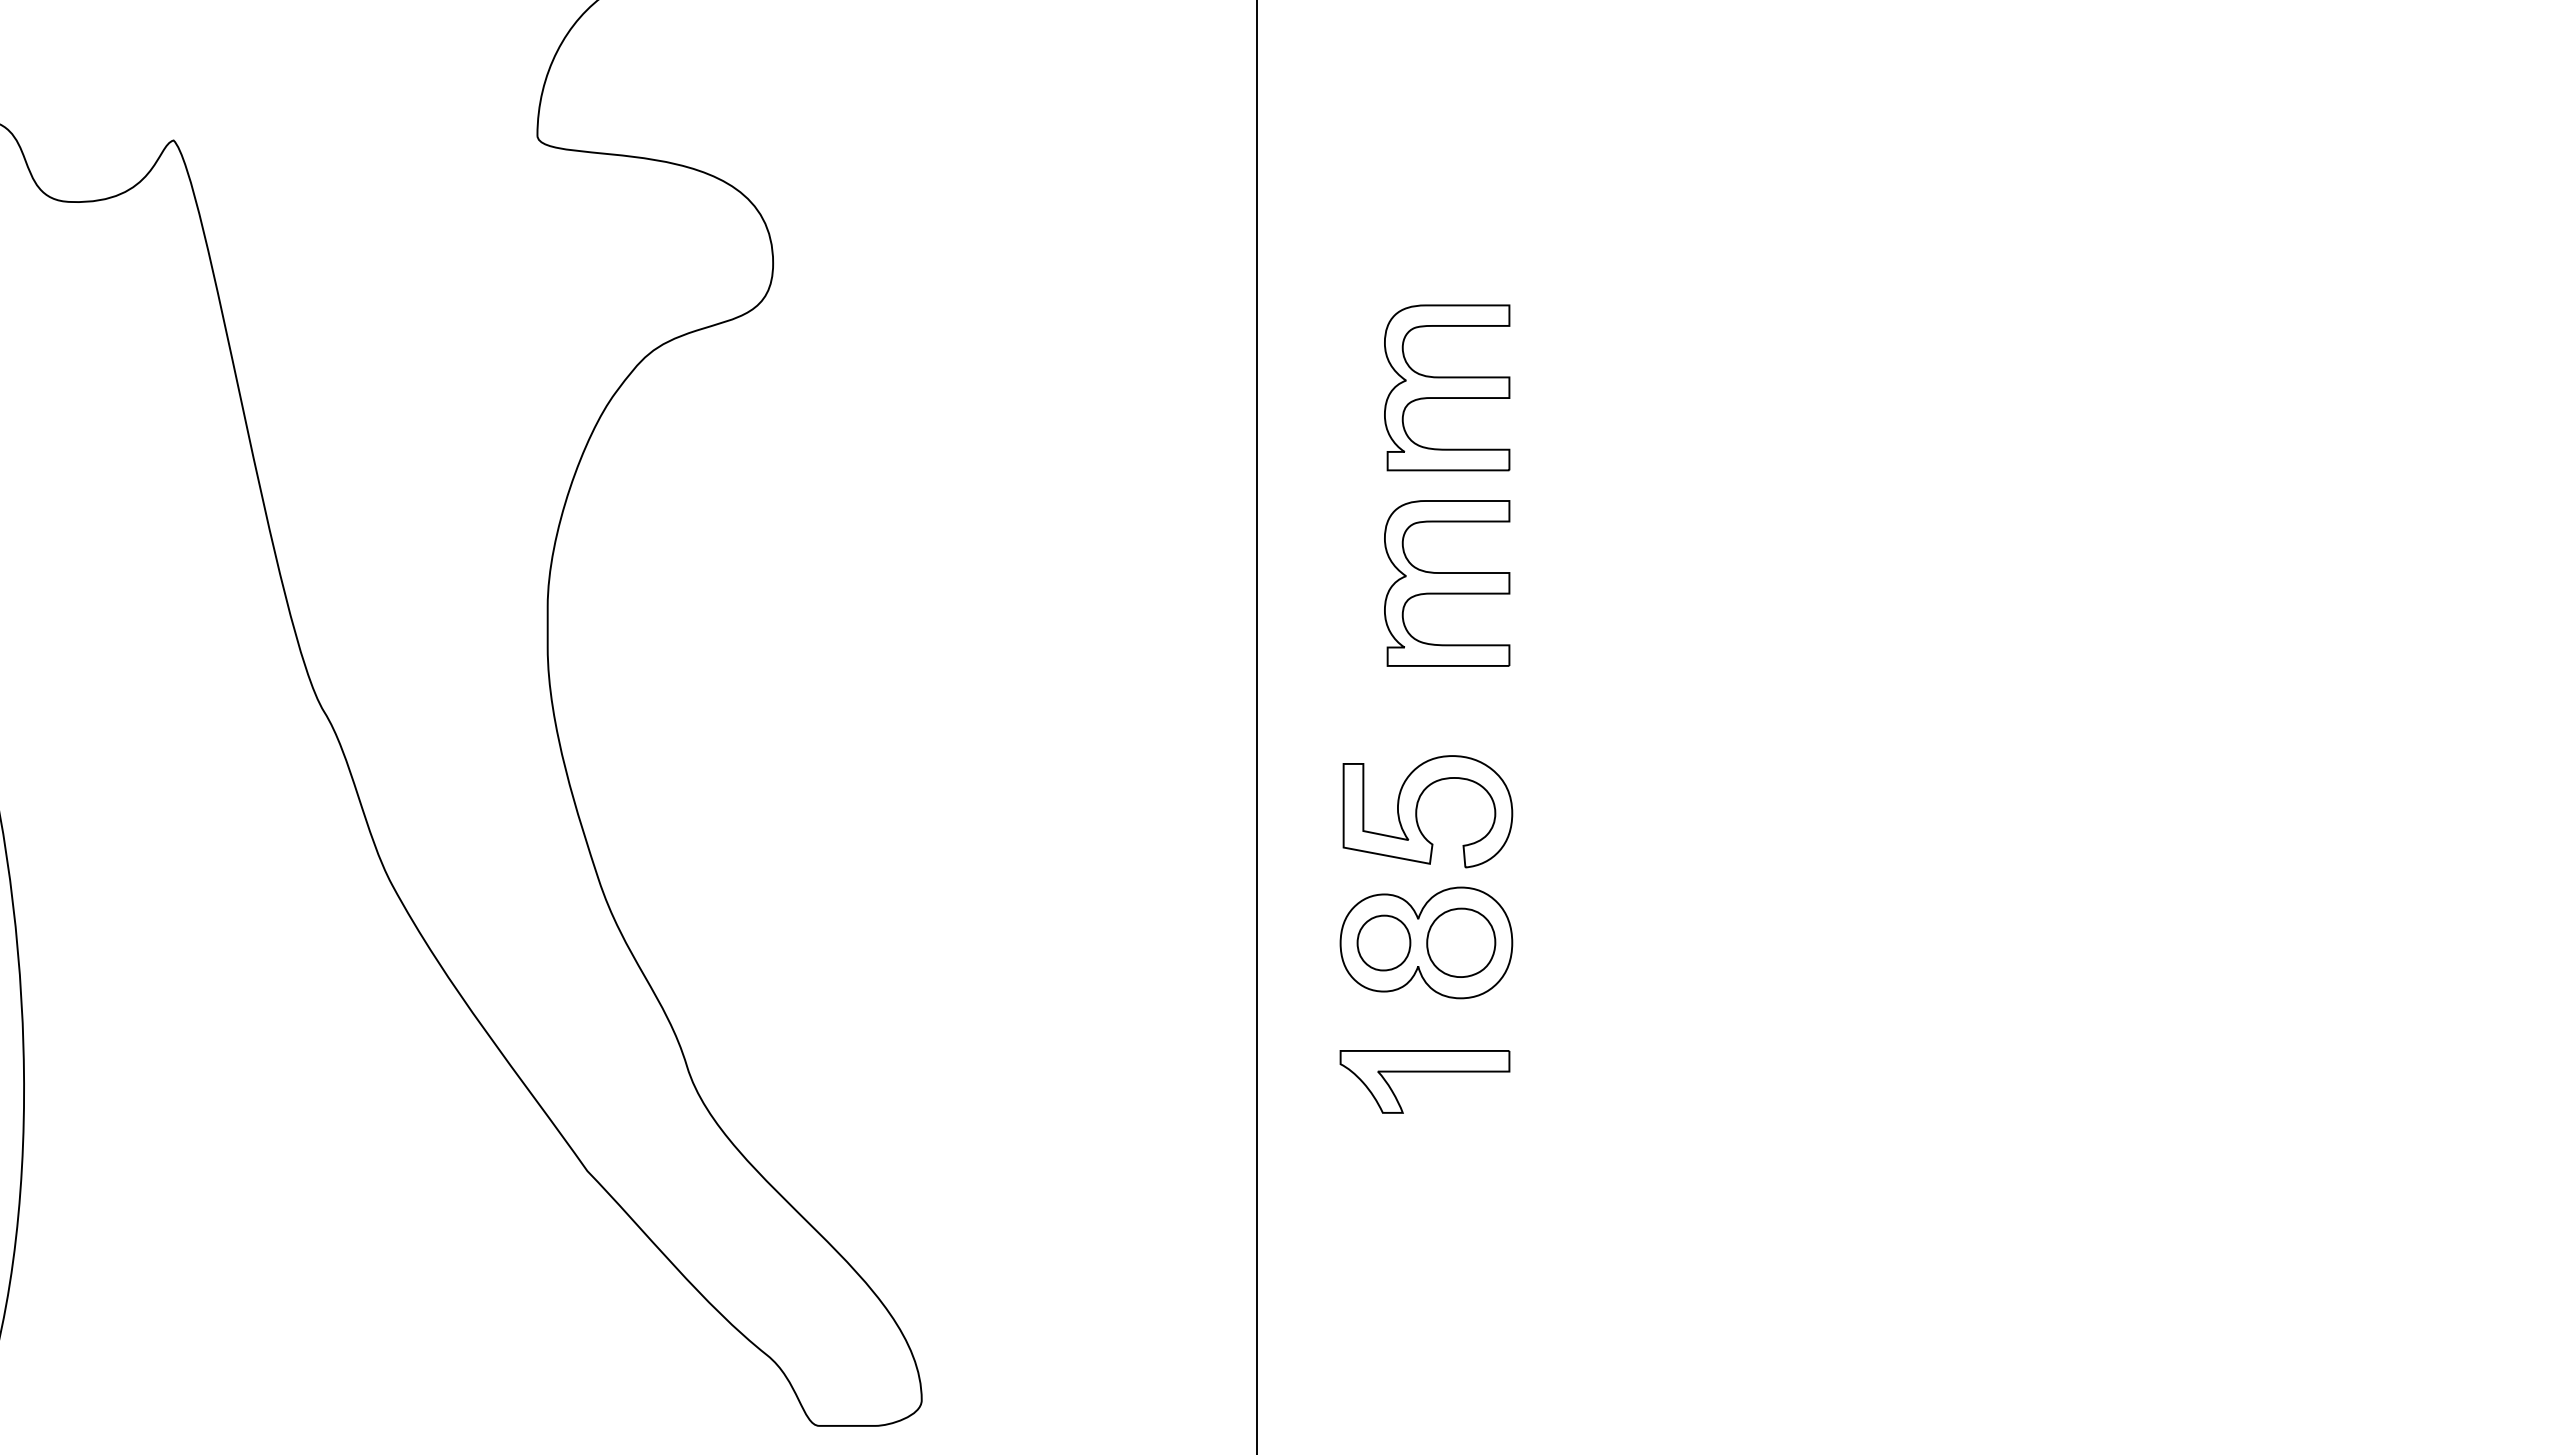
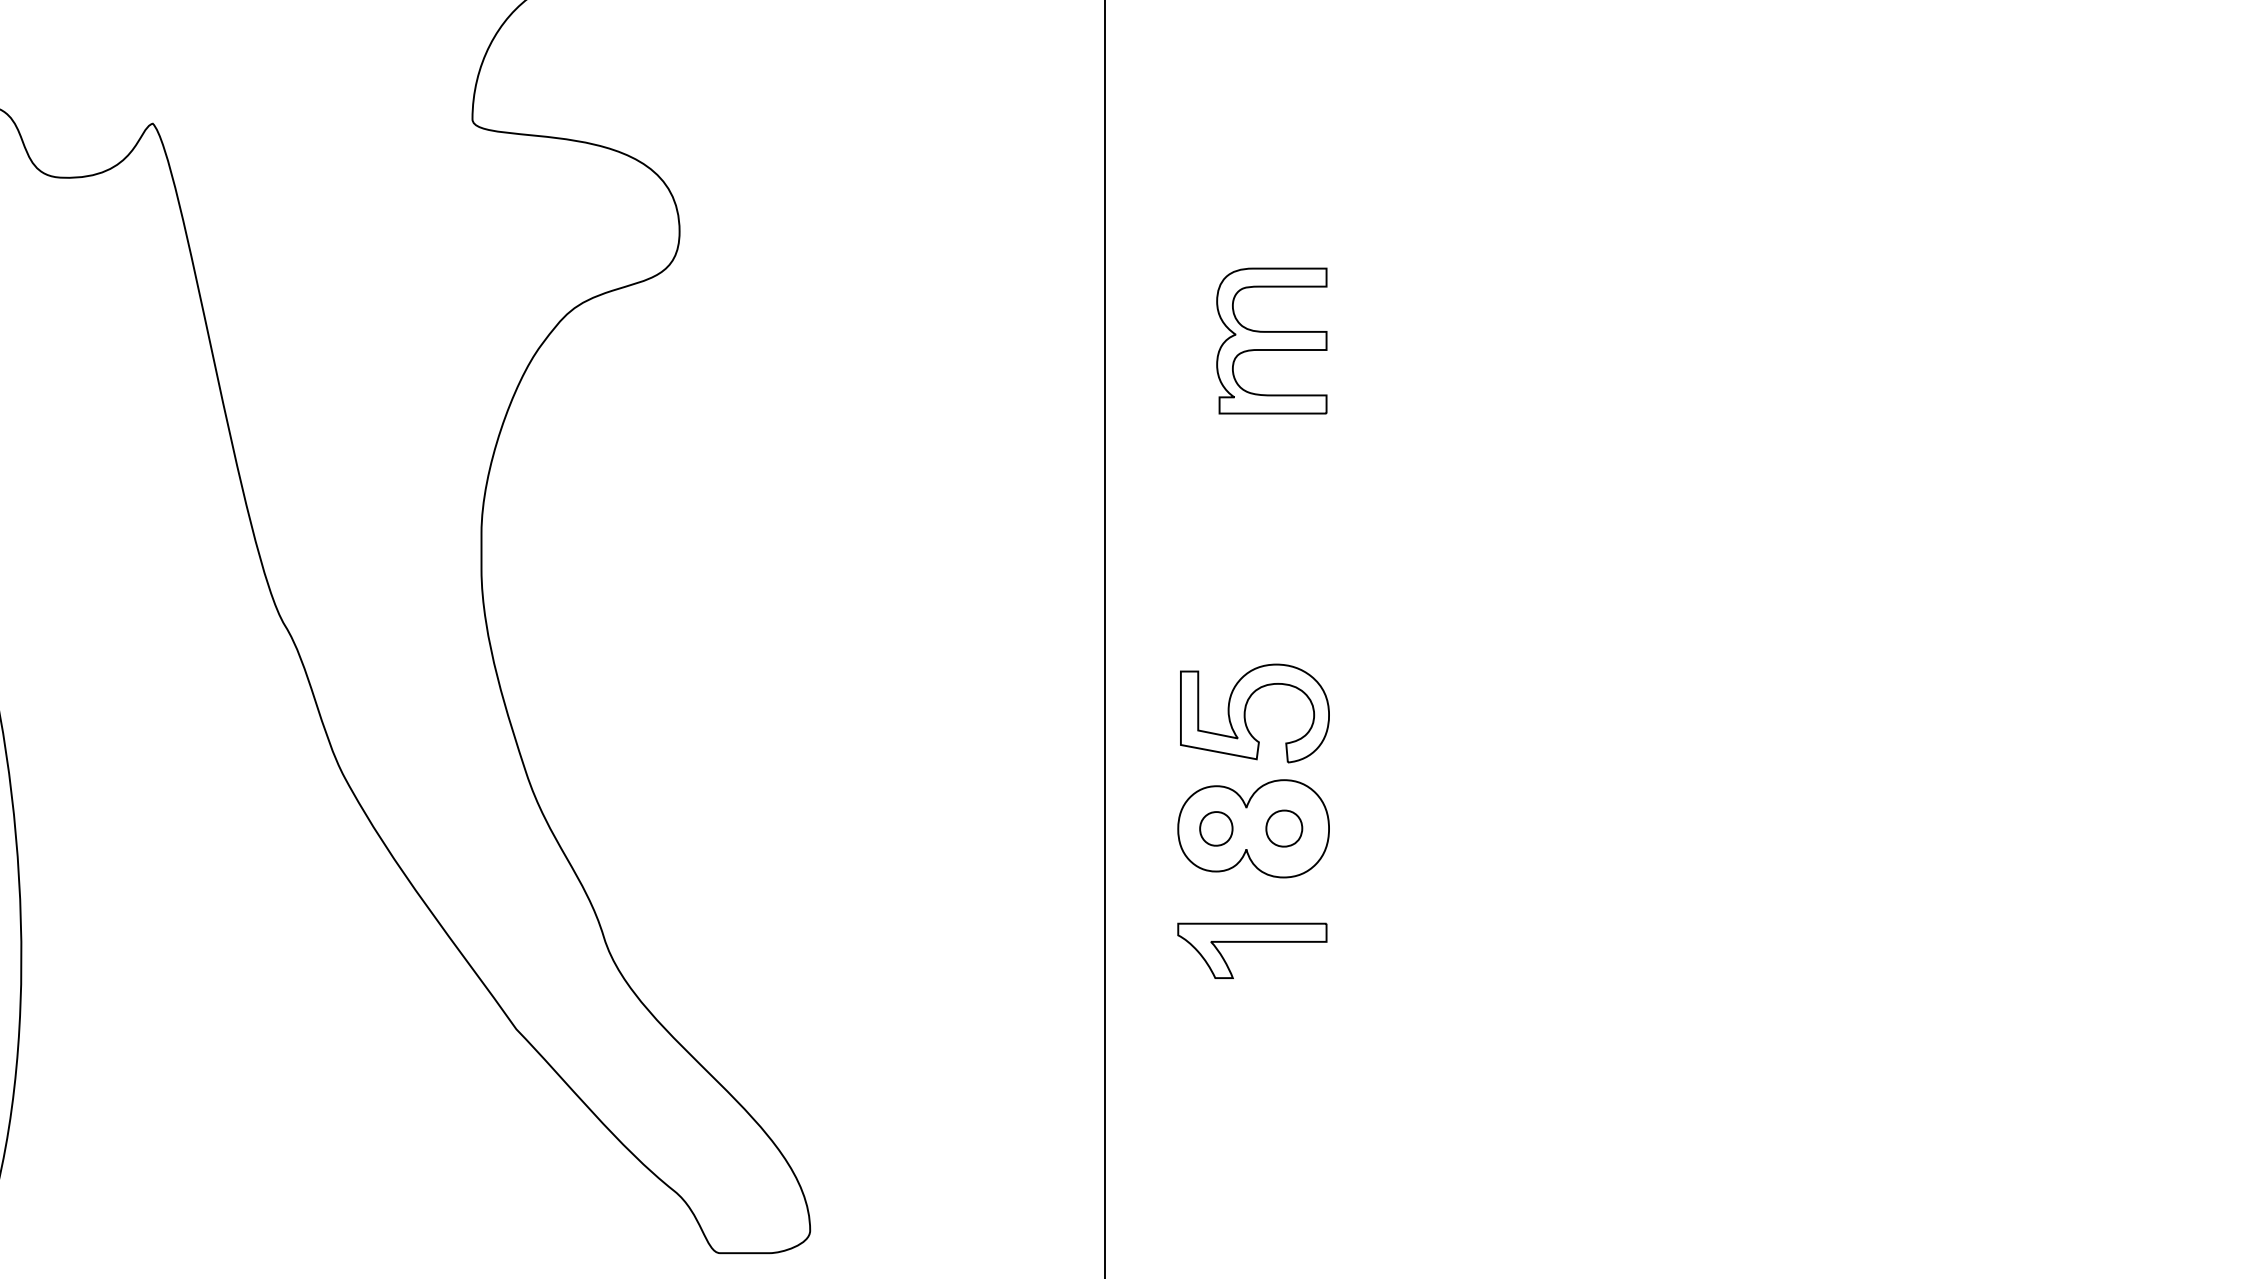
part: (1447, 583) -> (1272, 512), removed
part: (1383, 942) -> (1215, 828), size x0.7
part: (1461, 942) -> (1284, 828), size x0.6

